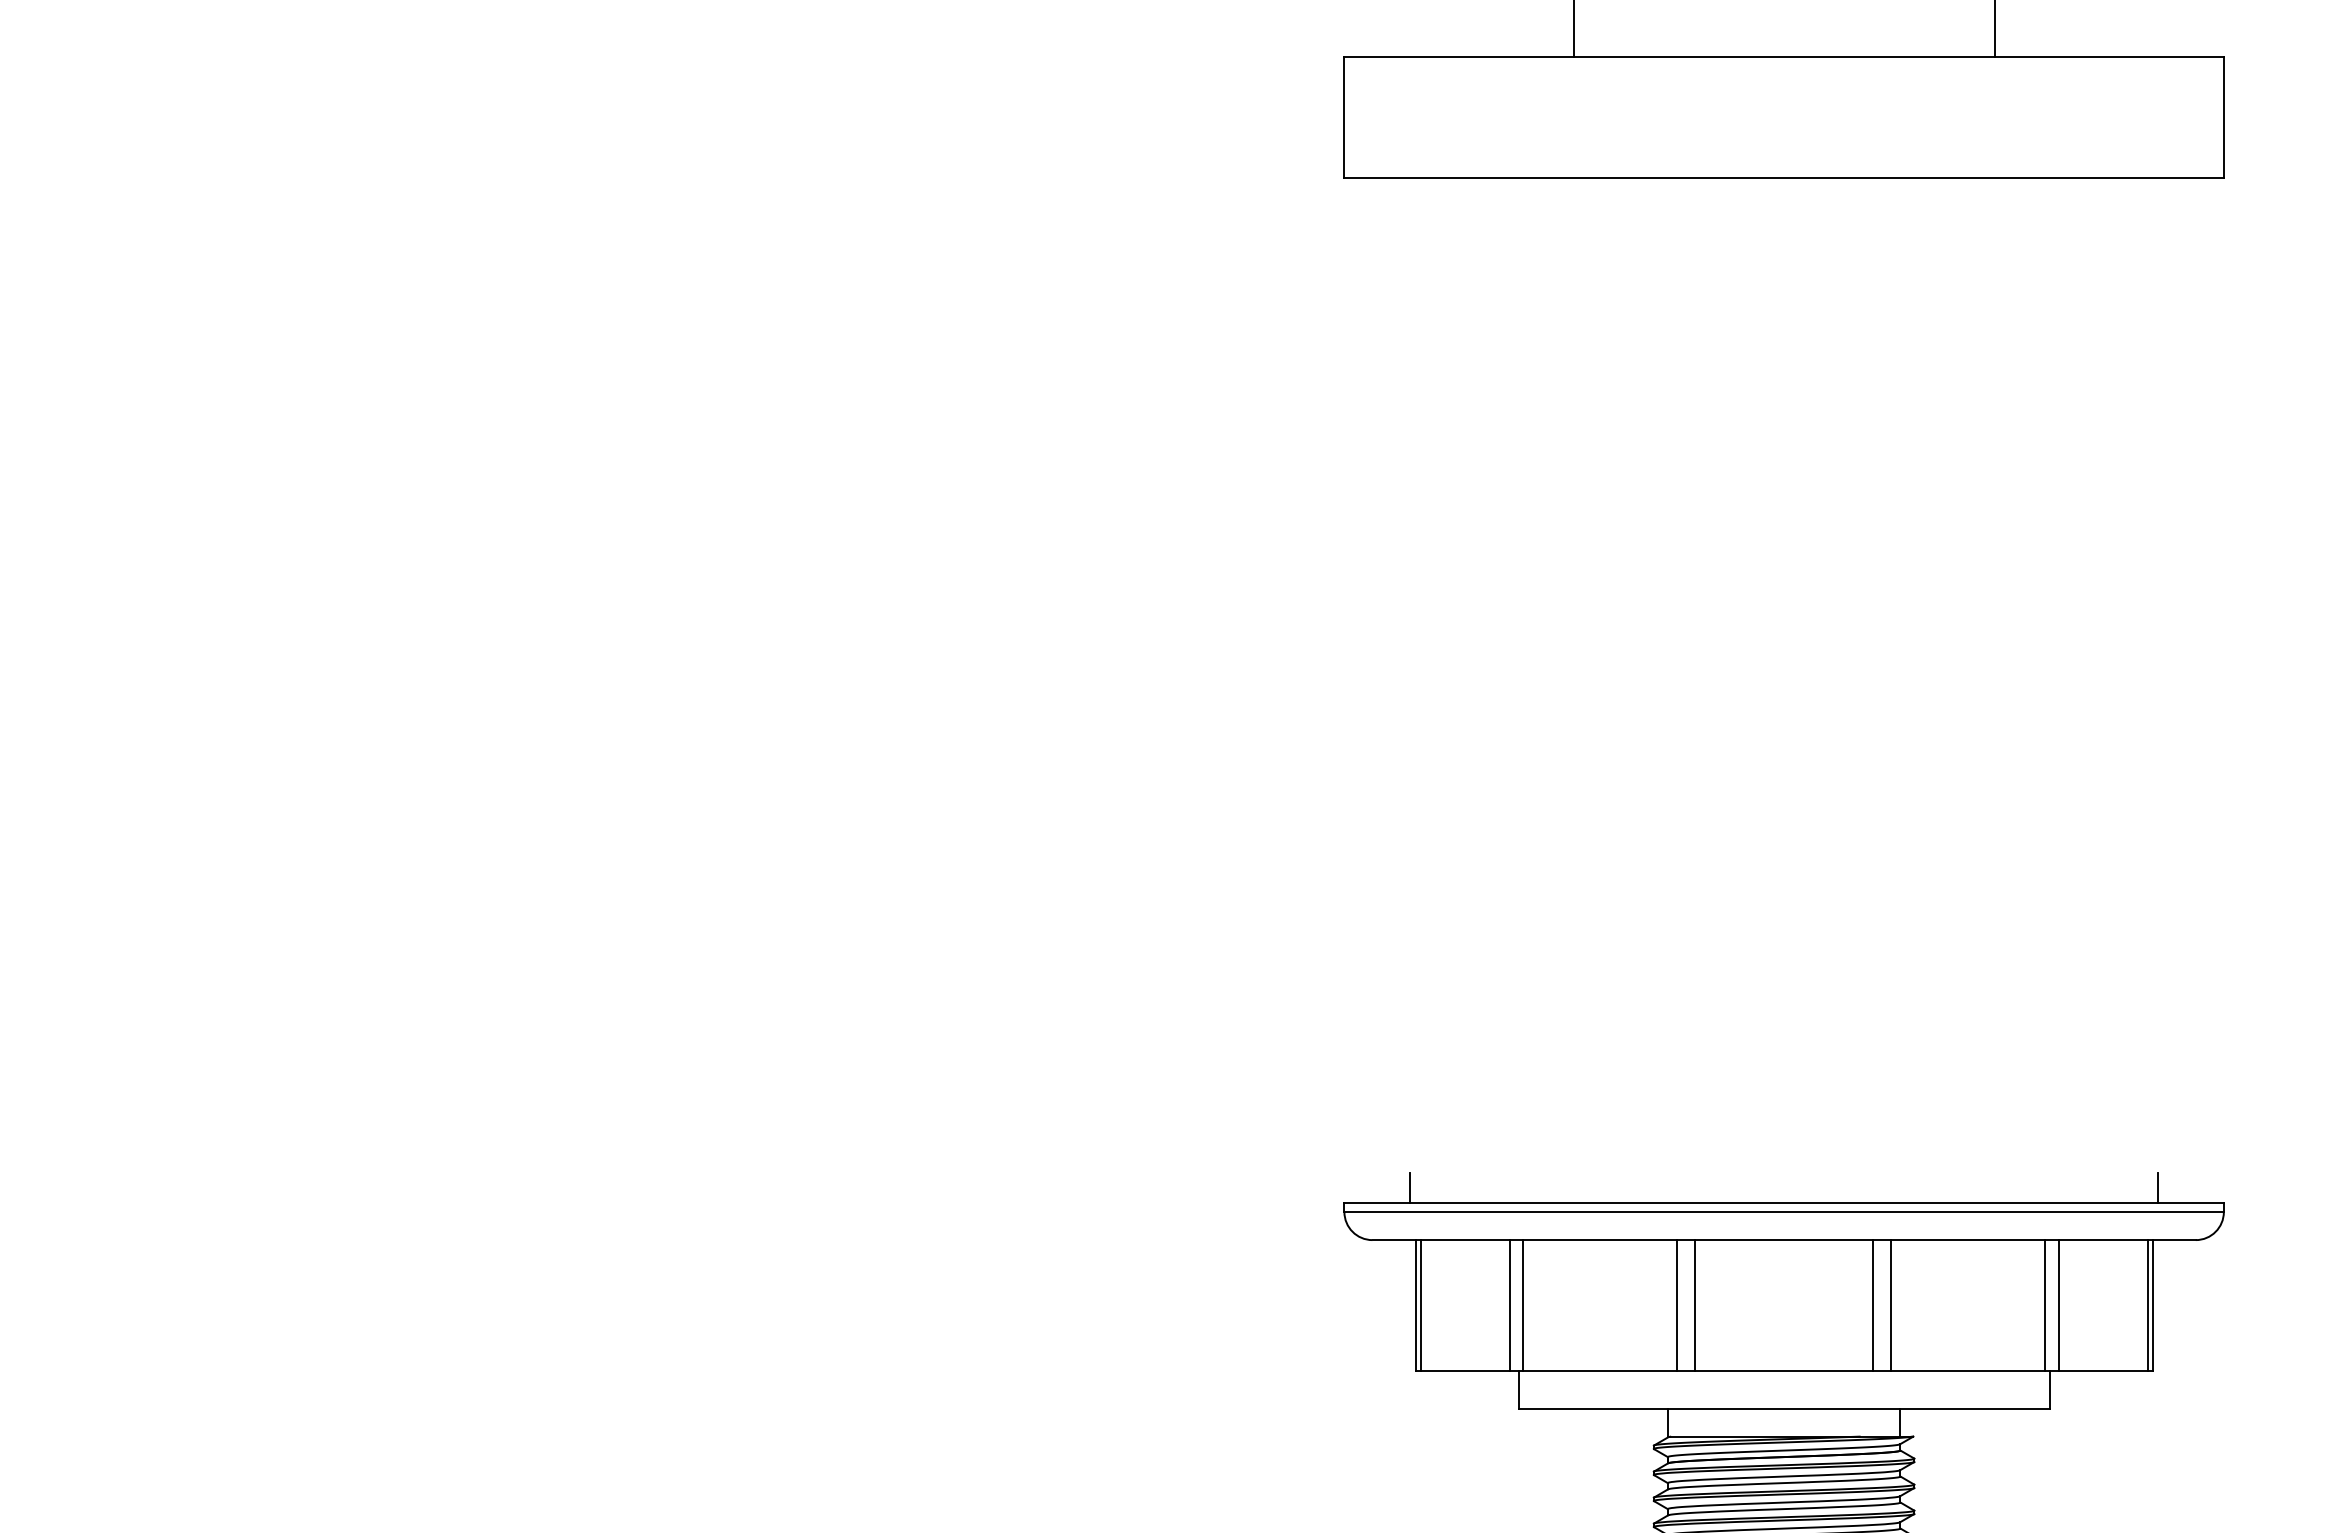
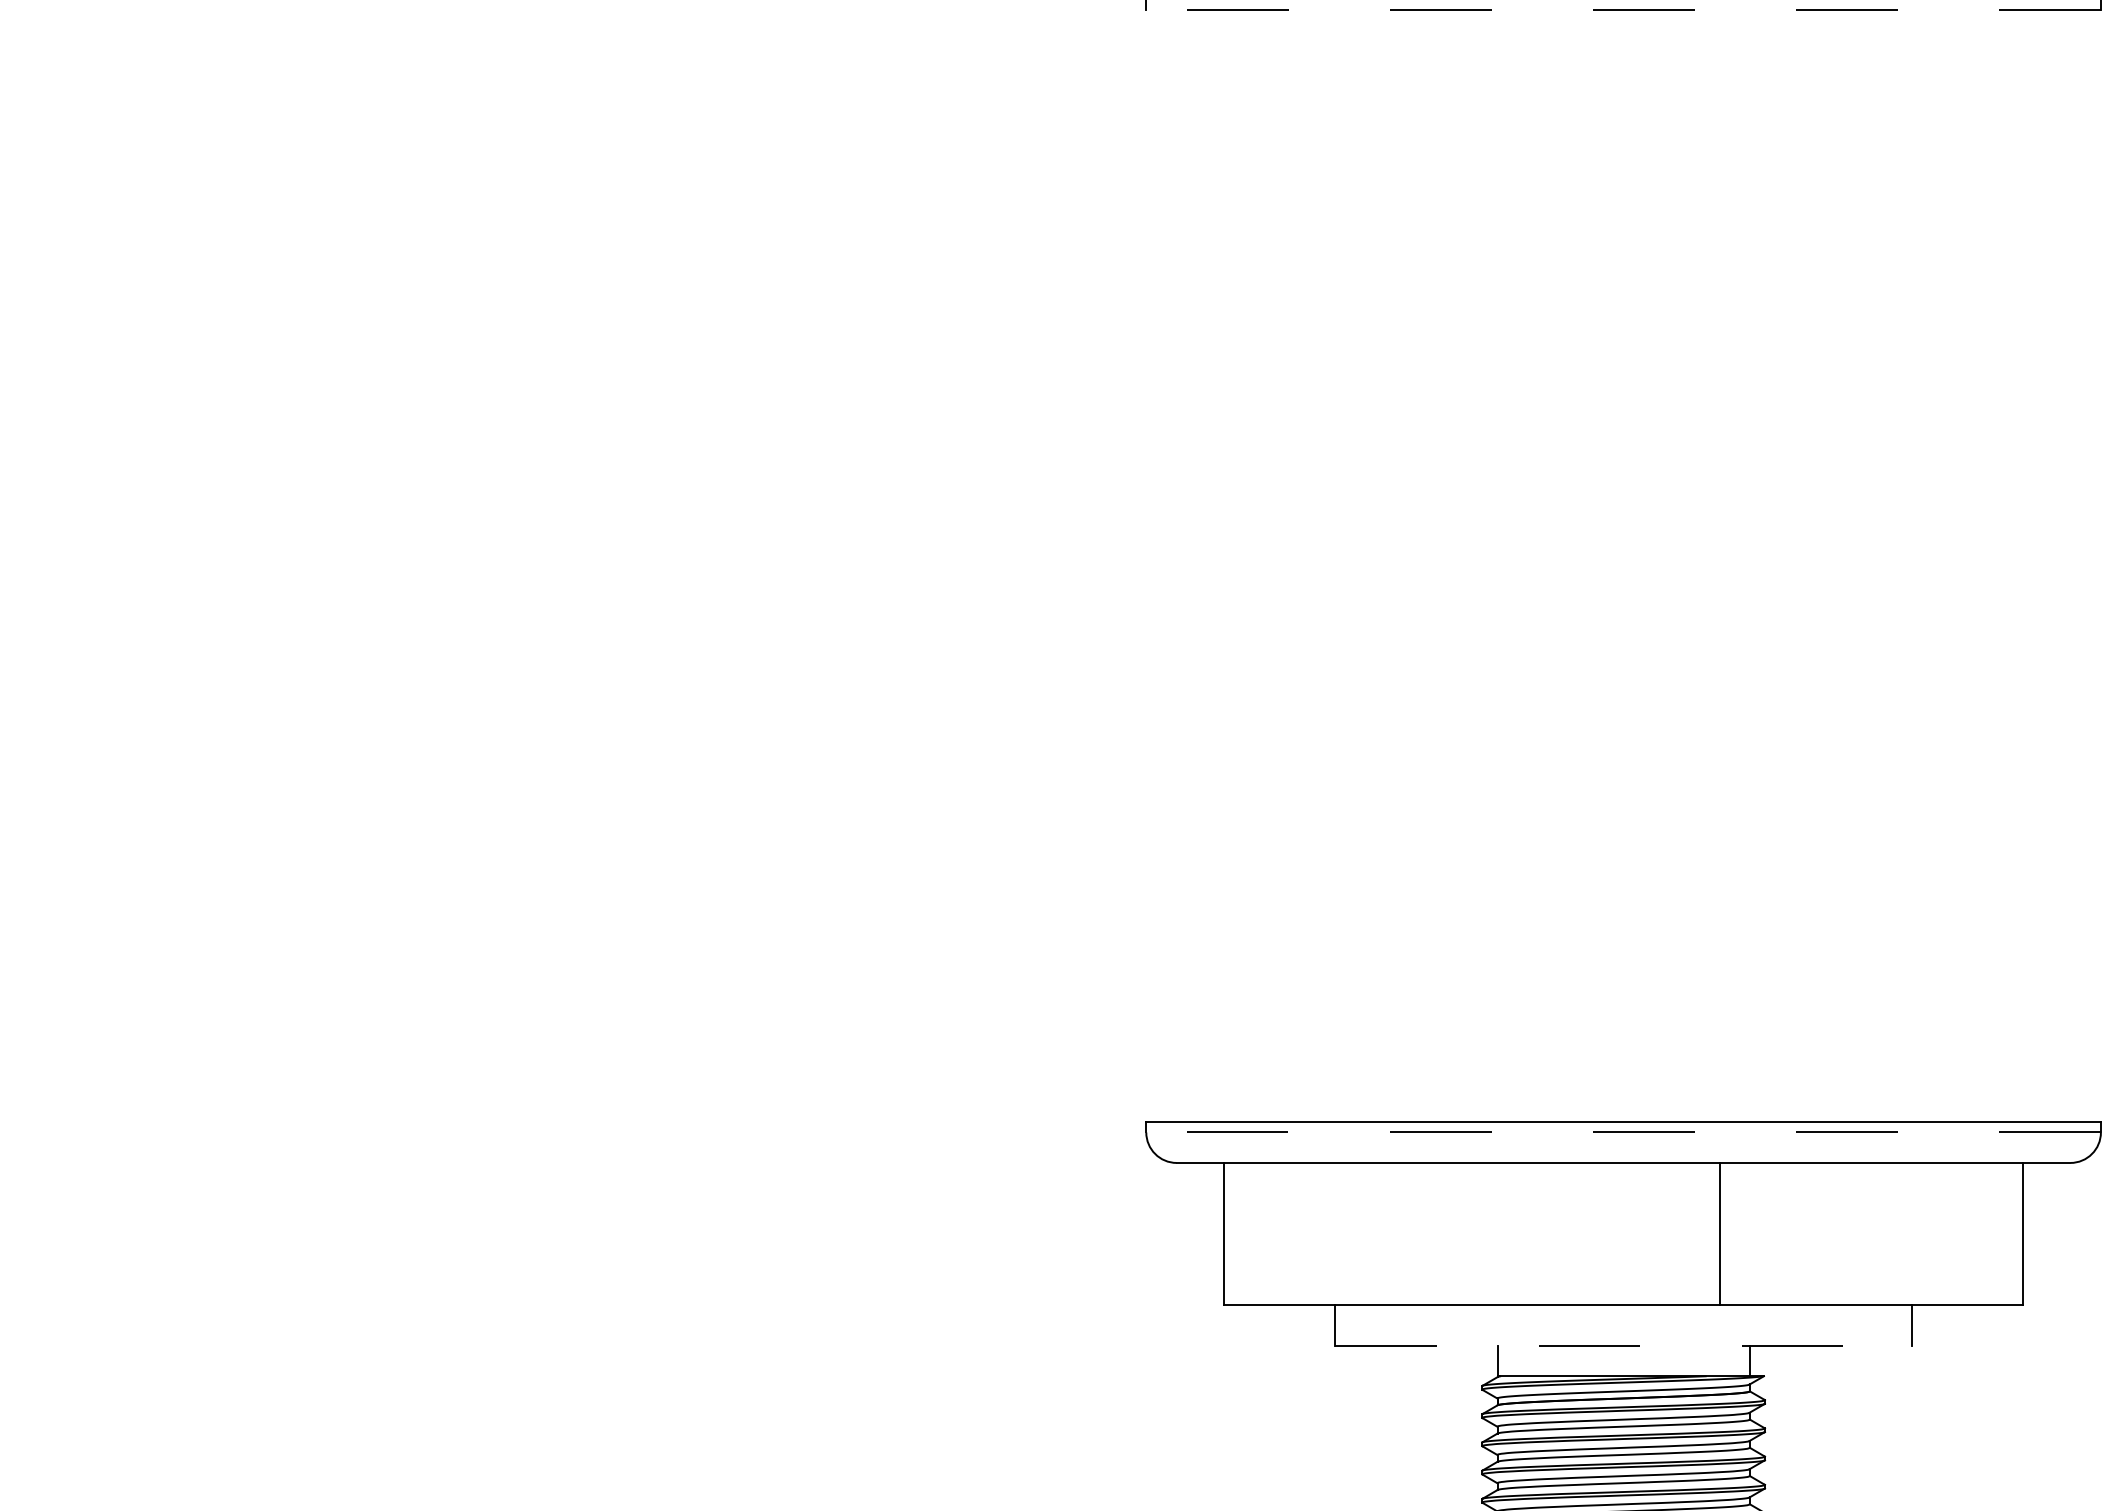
line: (1784, 178) -> (1623, 10), solid -> dashed
line: (1409, 1187) -> (1216, 1105), removed
line: (2158, 1187) -> (2029, 1105), removed
line: (1784, 1212) -> (1623, 1132), solid -> dashed
line: (1420, 1305) -> (1228, 1233), removed
line: (1509, 1305) -> (1325, 1233), removed
line: (1523, 1305) -> (1340, 1233), removed
line: (1676, 1305) -> (1506, 1233), removed
line: (1695, 1305) -> (1527, 1233), removed
line: (1891, 1305) -> (1740, 1233), removed
line: (2045, 1305) -> (1907, 1233), removed
line: (2058, 1305) -> (1921, 1233), removed
line: (2147, 1305) -> (2018, 1233), removed
line: (1784, 1408) -> (1623, 1345), solid -> dashed

